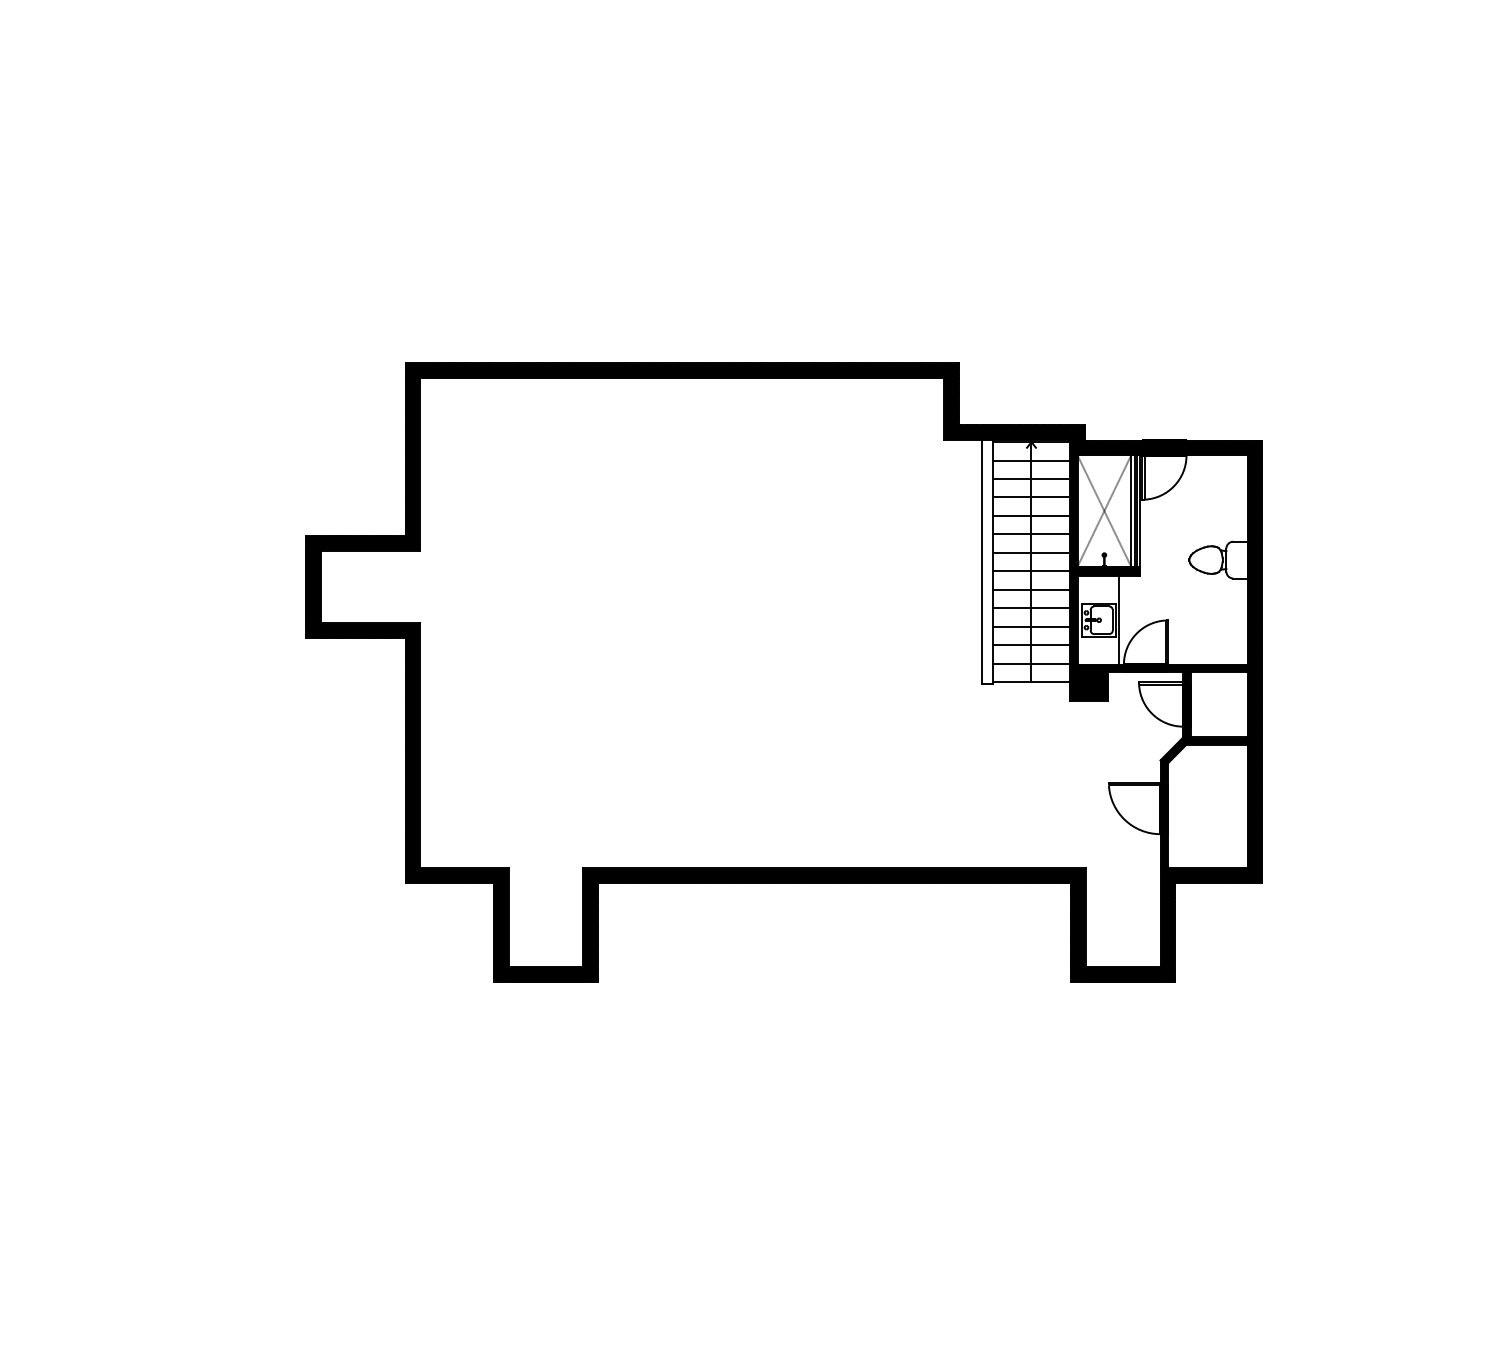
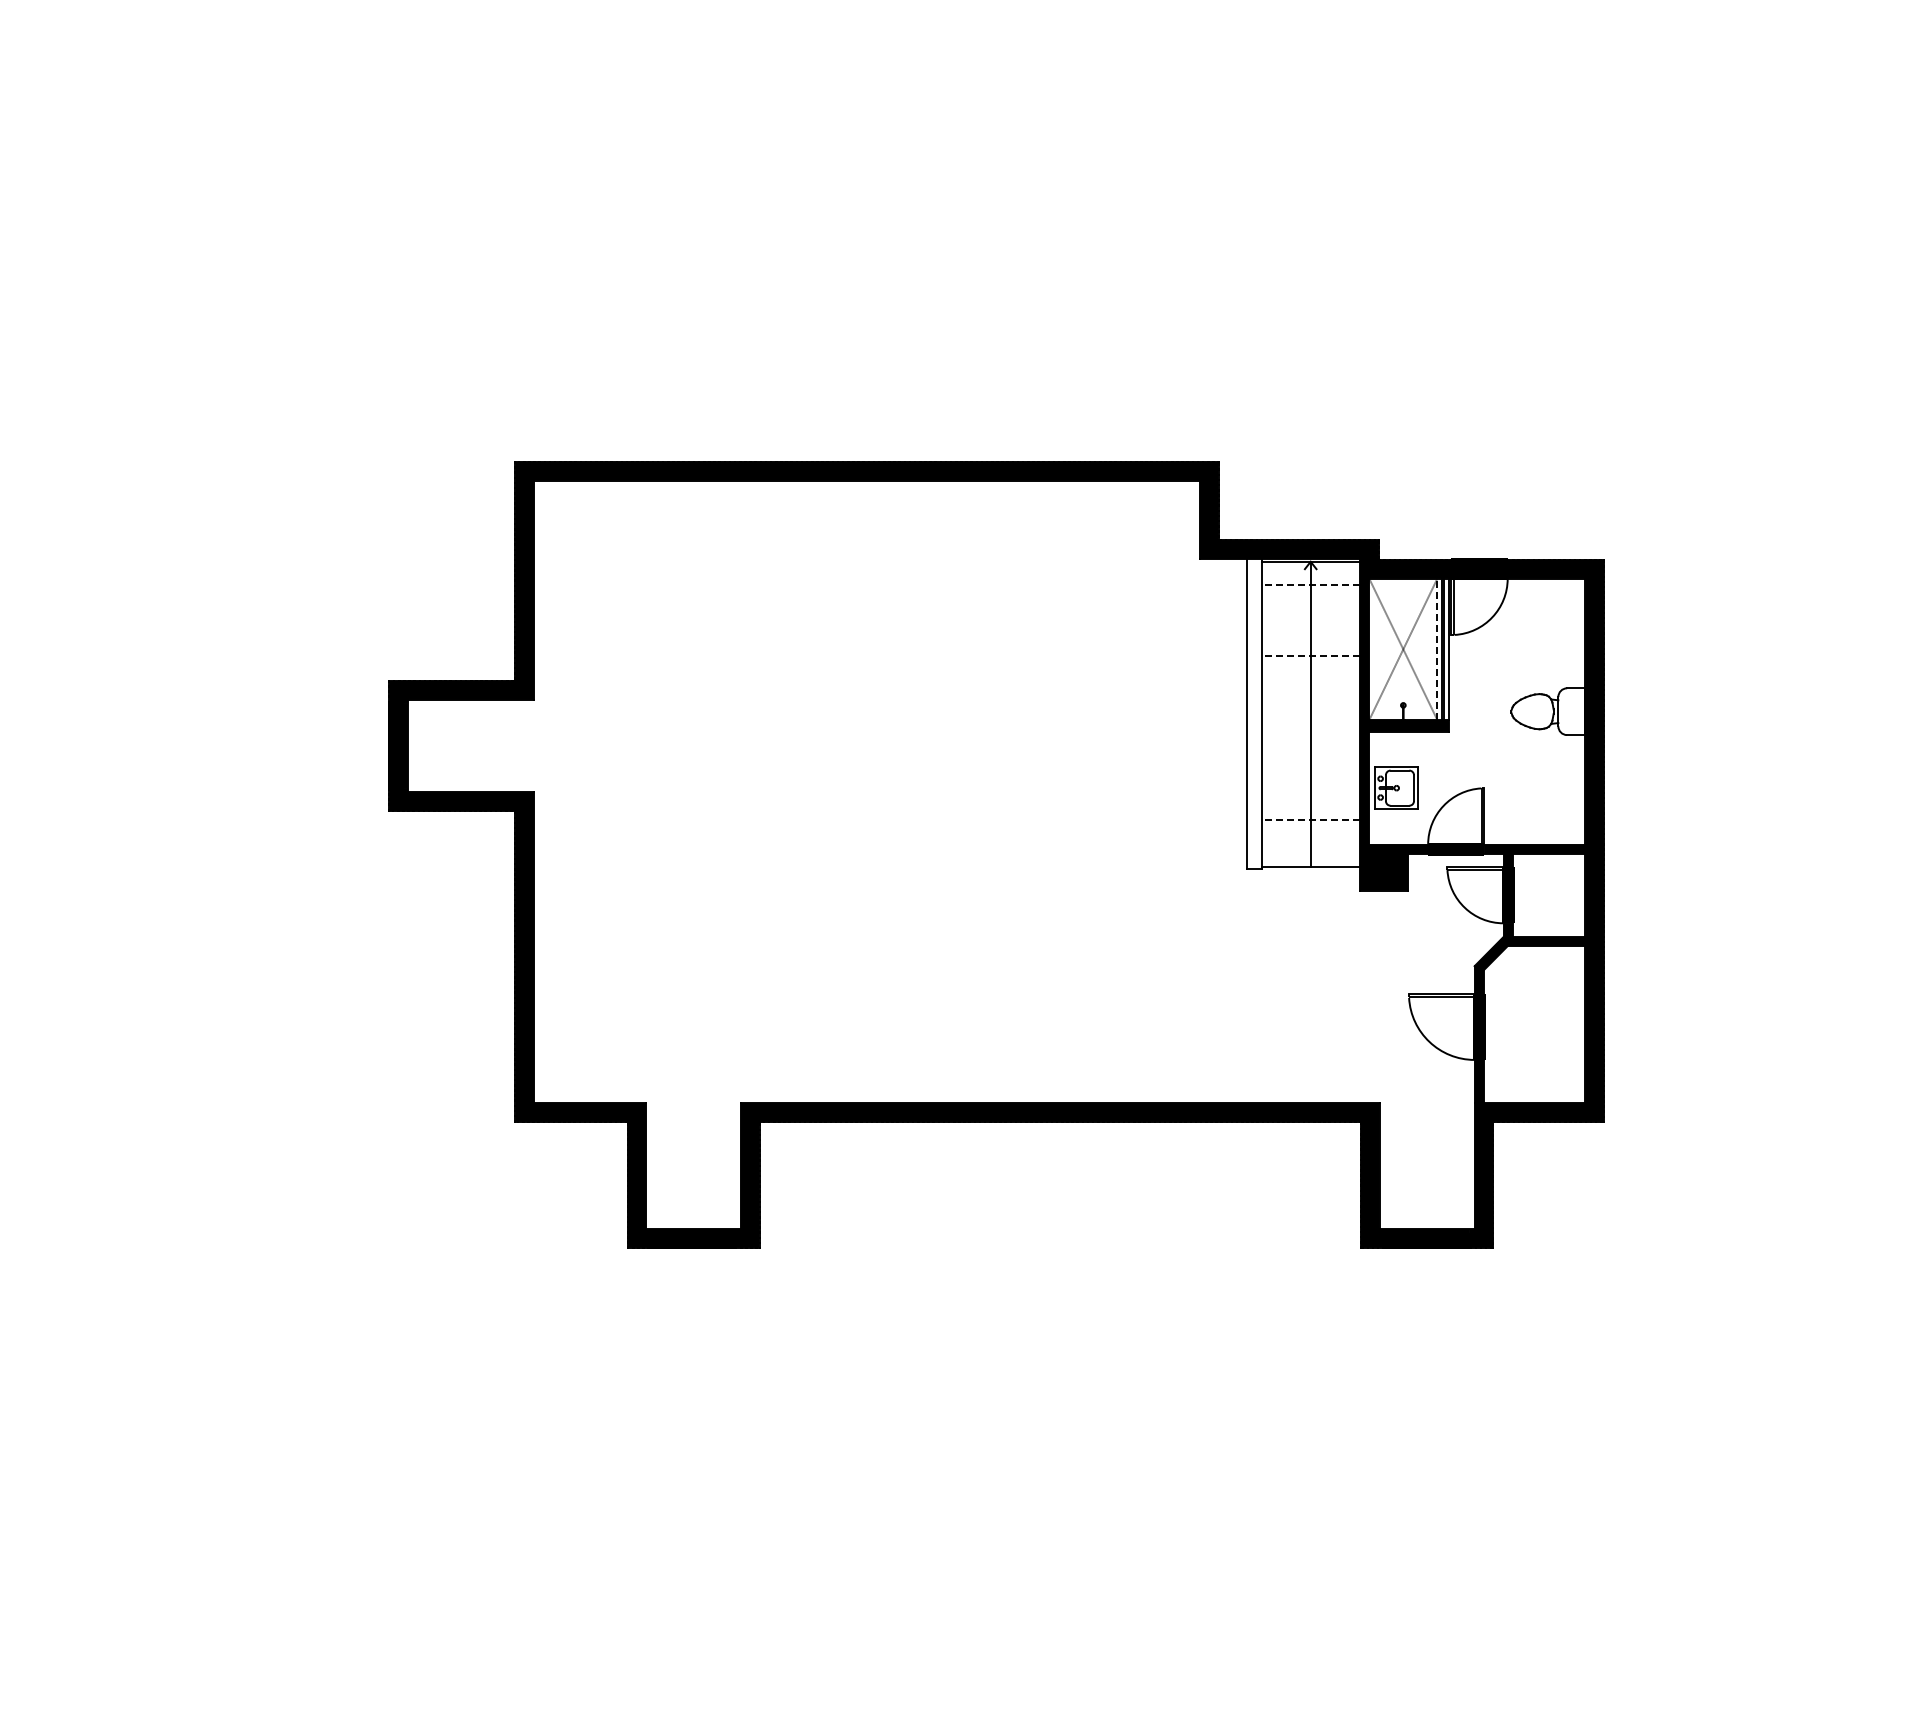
line: (1031, 460) -> (1310, 585), solid -> dashed
line: (1031, 478) -> (1310, 608), removed
line: (1031, 497) -> (1310, 632), removed
line: (1131, 511) -> (1437, 649), solid -> dashed
line: (1031, 515) -> (1310, 655), solid -> dashed
line: (1031, 534) -> (1310, 679), removed
line: (1031, 552) -> (1310, 702), removed
line: (1031, 570) -> (1310, 725), removed
line: (1031, 589) -> (1310, 749), removed
line: (1031, 607) -> (1310, 772), removed
line: (1118, 619) -> (1421, 787), removed
line: (1031, 626) -> (1310, 796), removed
line: (1031, 644) -> (1310, 819), solid -> dashed
line: (1031, 663) -> (1310, 843), removed

